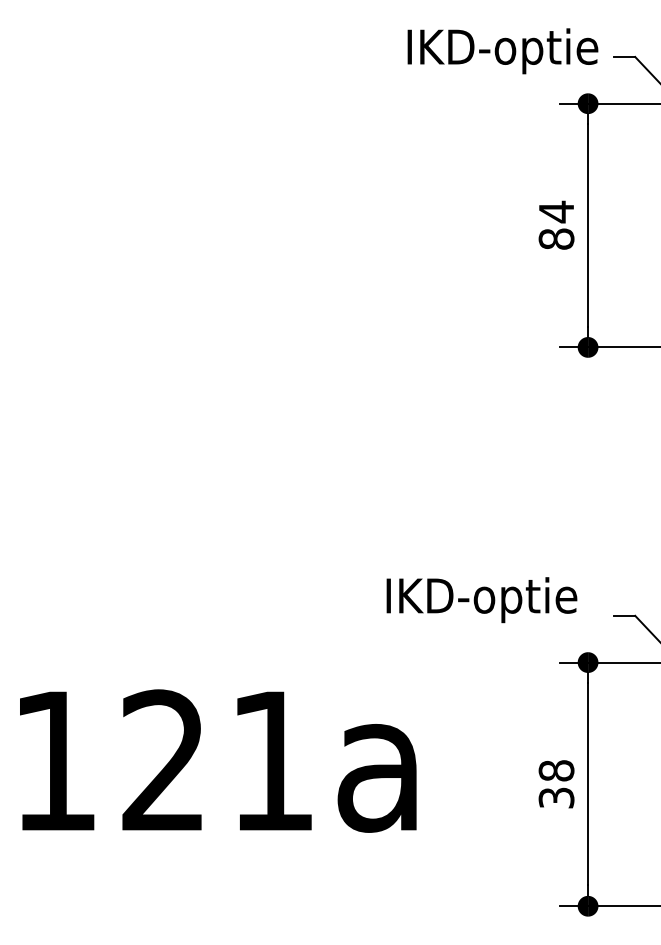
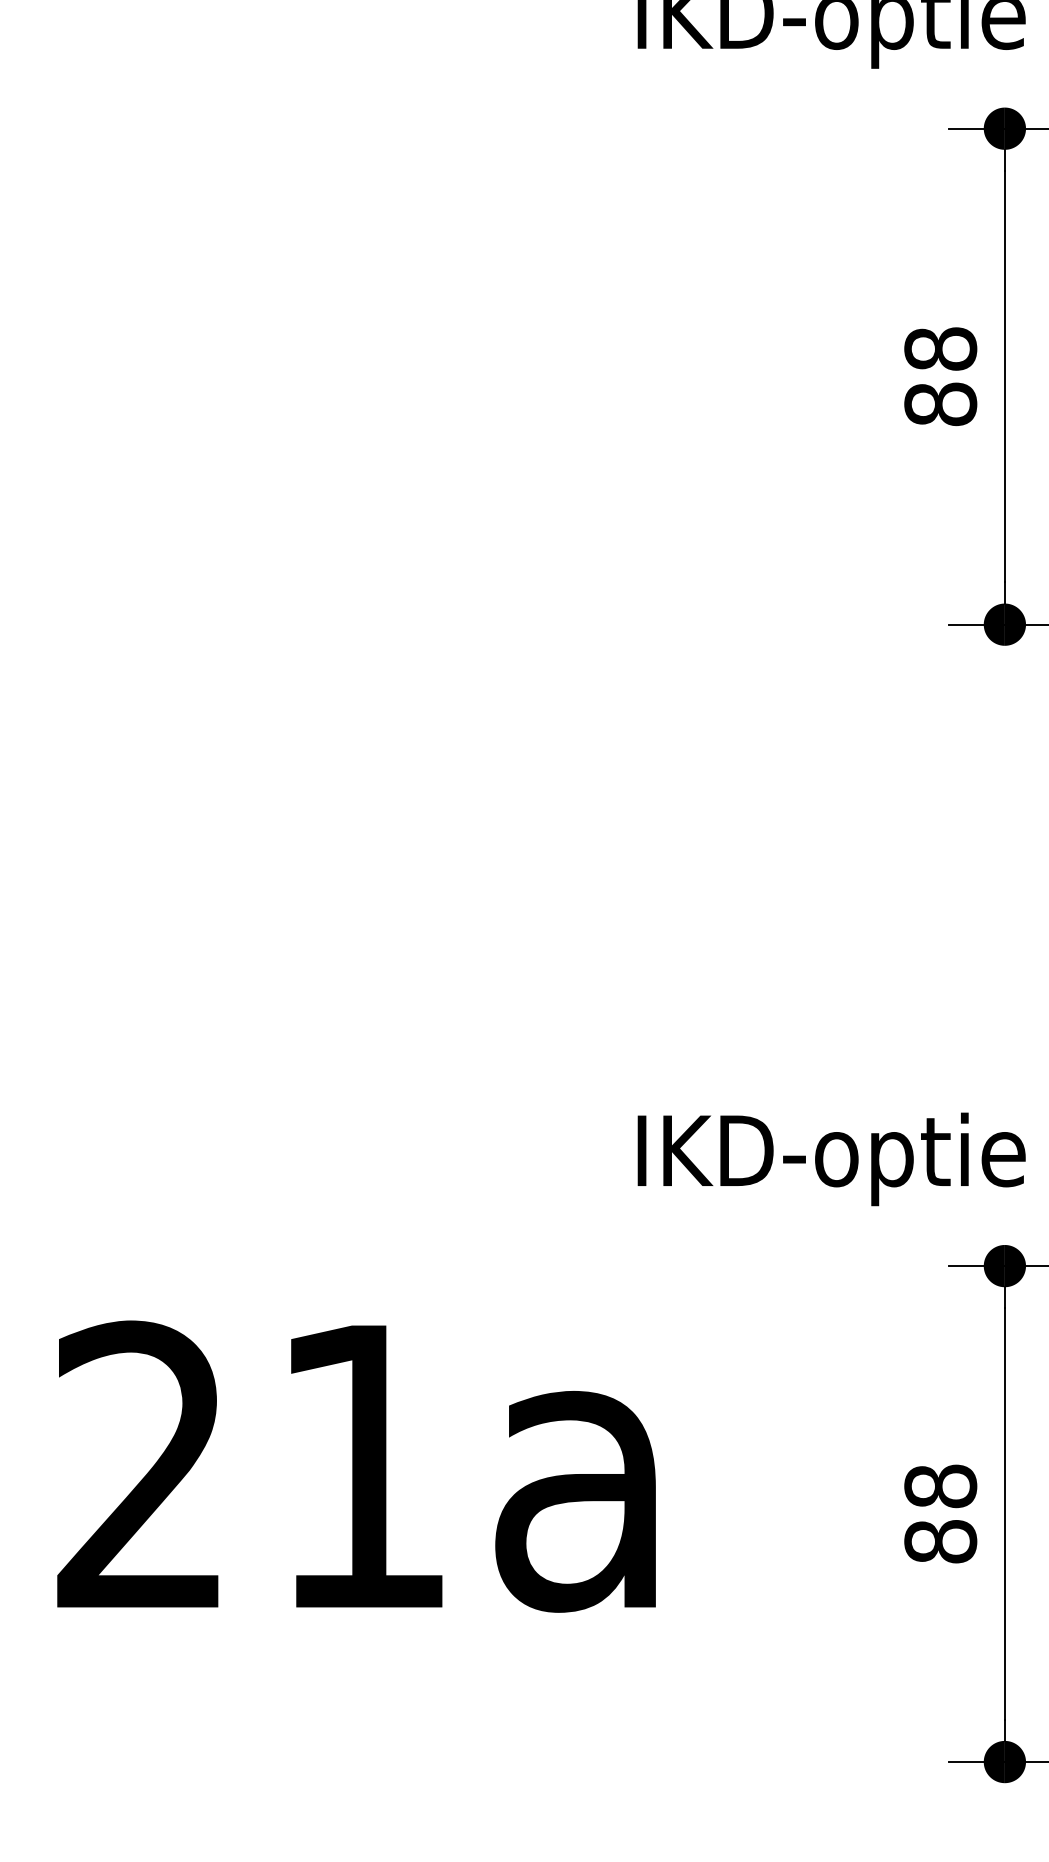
text: (556, 211) -> (940, 348), 84 -> 88
text: (481, 600) -> (830, 1160), moved
text: (556, 797) -> (940, 1540), 38 -> 88

